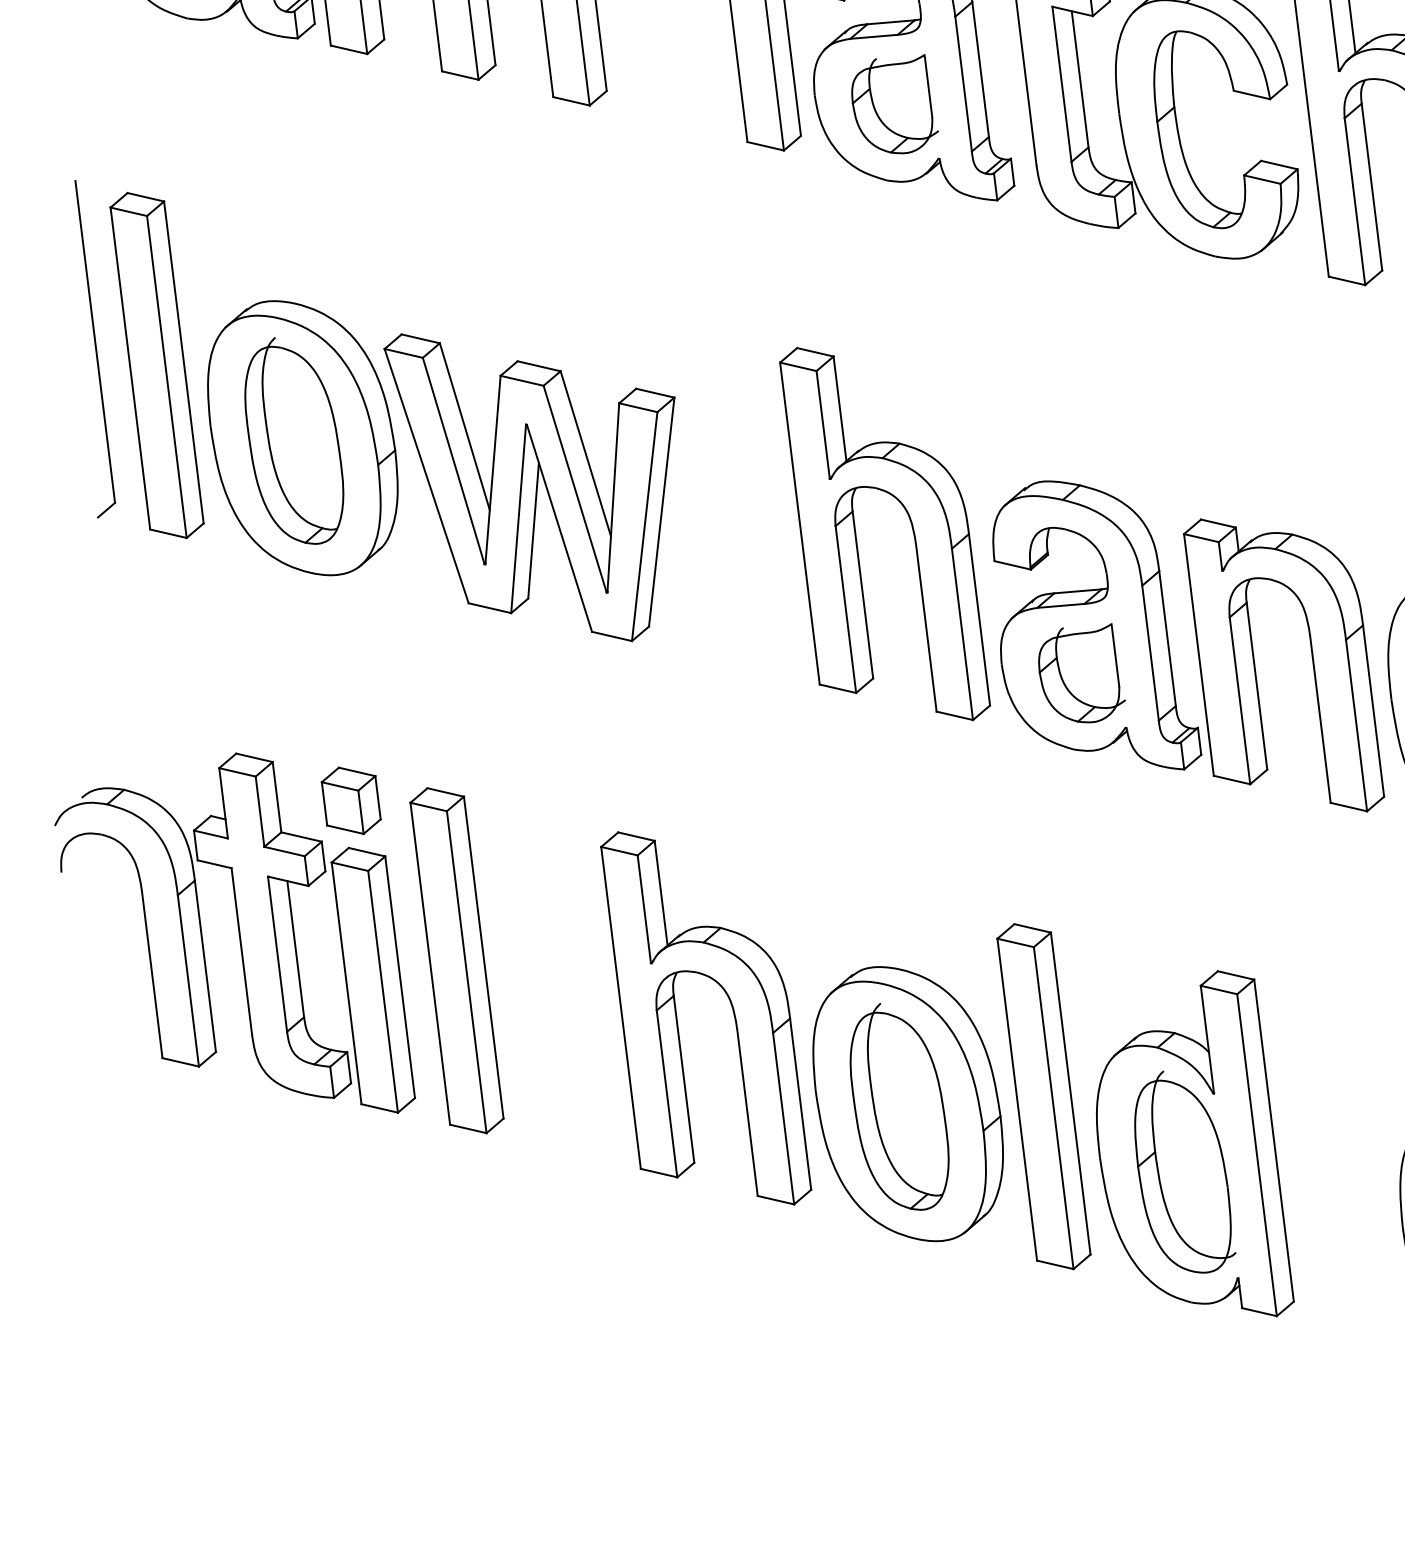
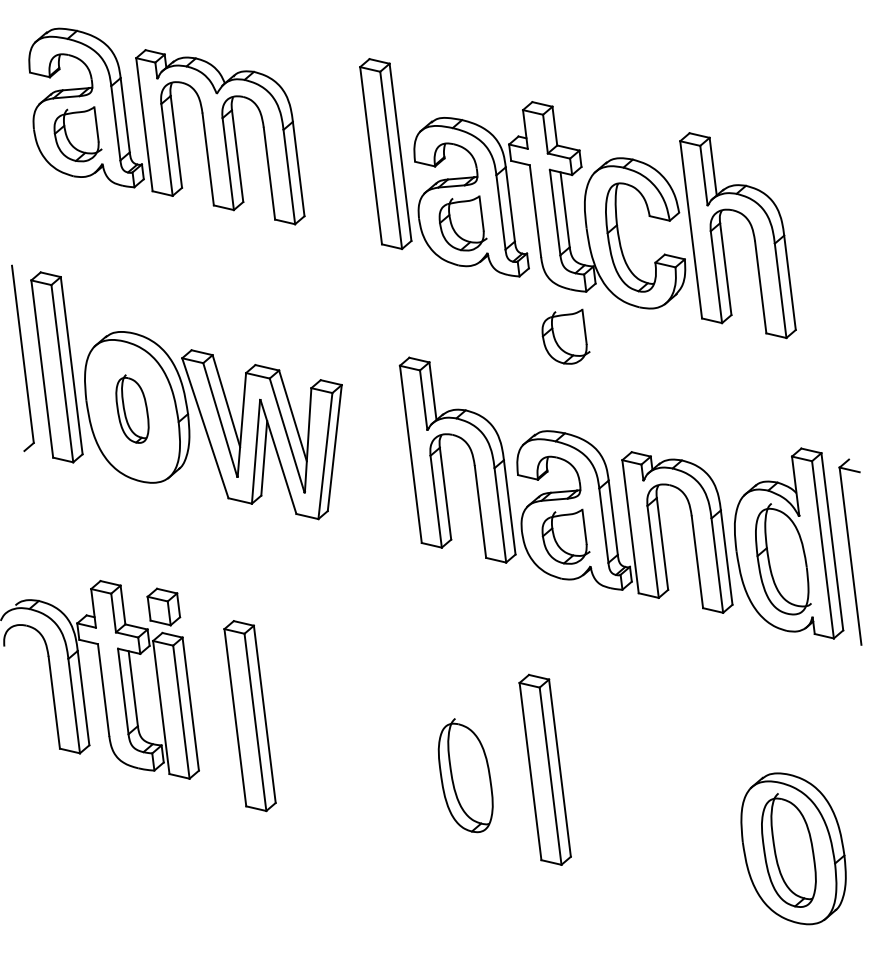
part: (1080, 309) -> (565, 336), added
part: (294, 440) -> (132, 408), size x0.6
part: (455, 961) -> (249, 716), moved
part: (801, 1035) -> (411, 736), removed
part: (1195, 1143) -> (628, 795), removed

